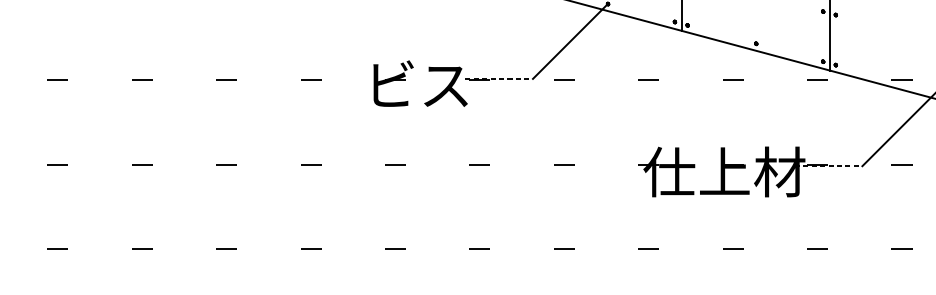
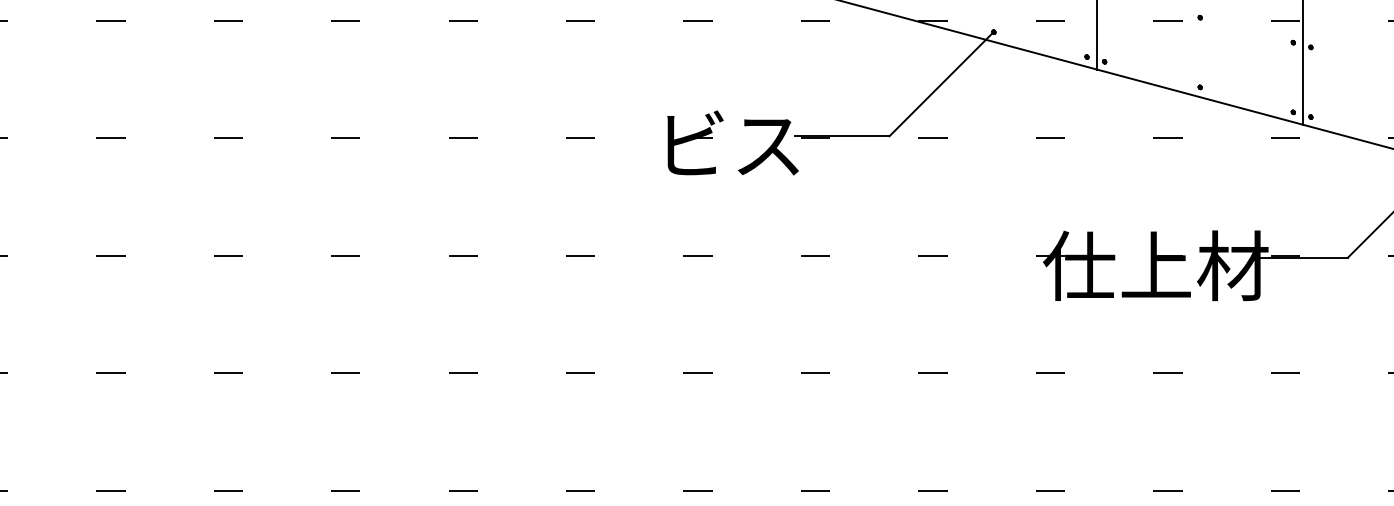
line: (499, 79) -> (842, 136), dashed -> solid
line: (828, 166) -> (1300, 257), dashed -> solid

